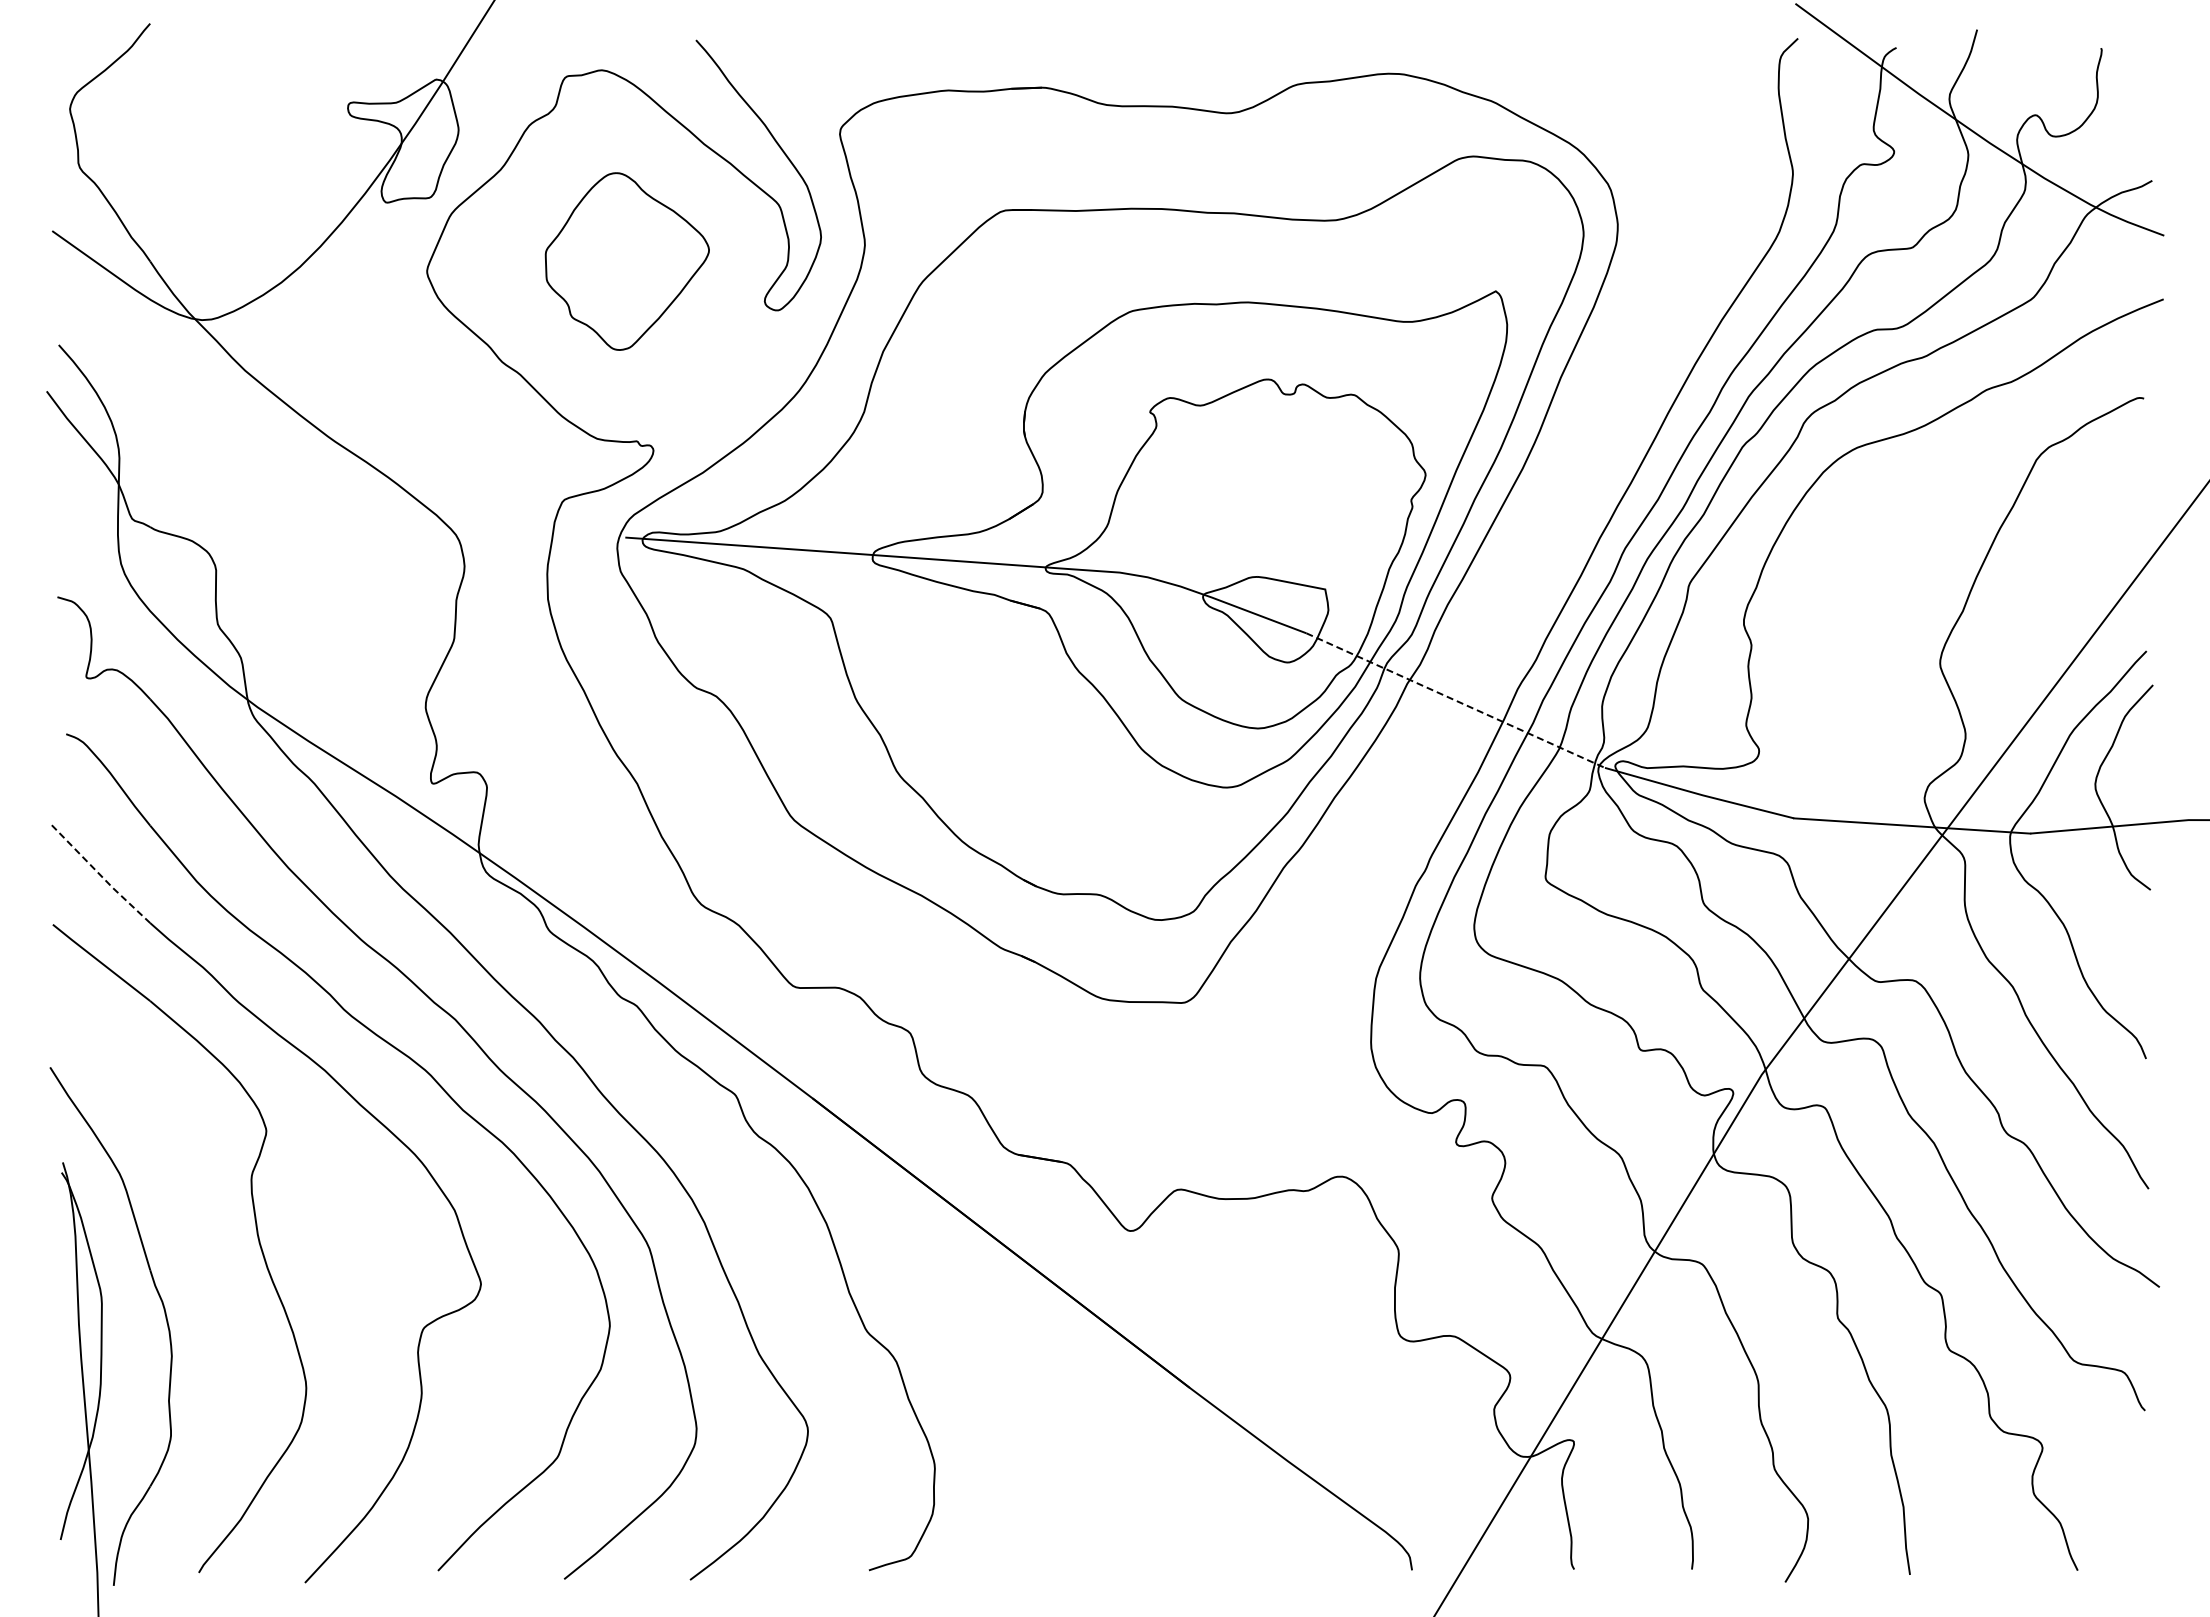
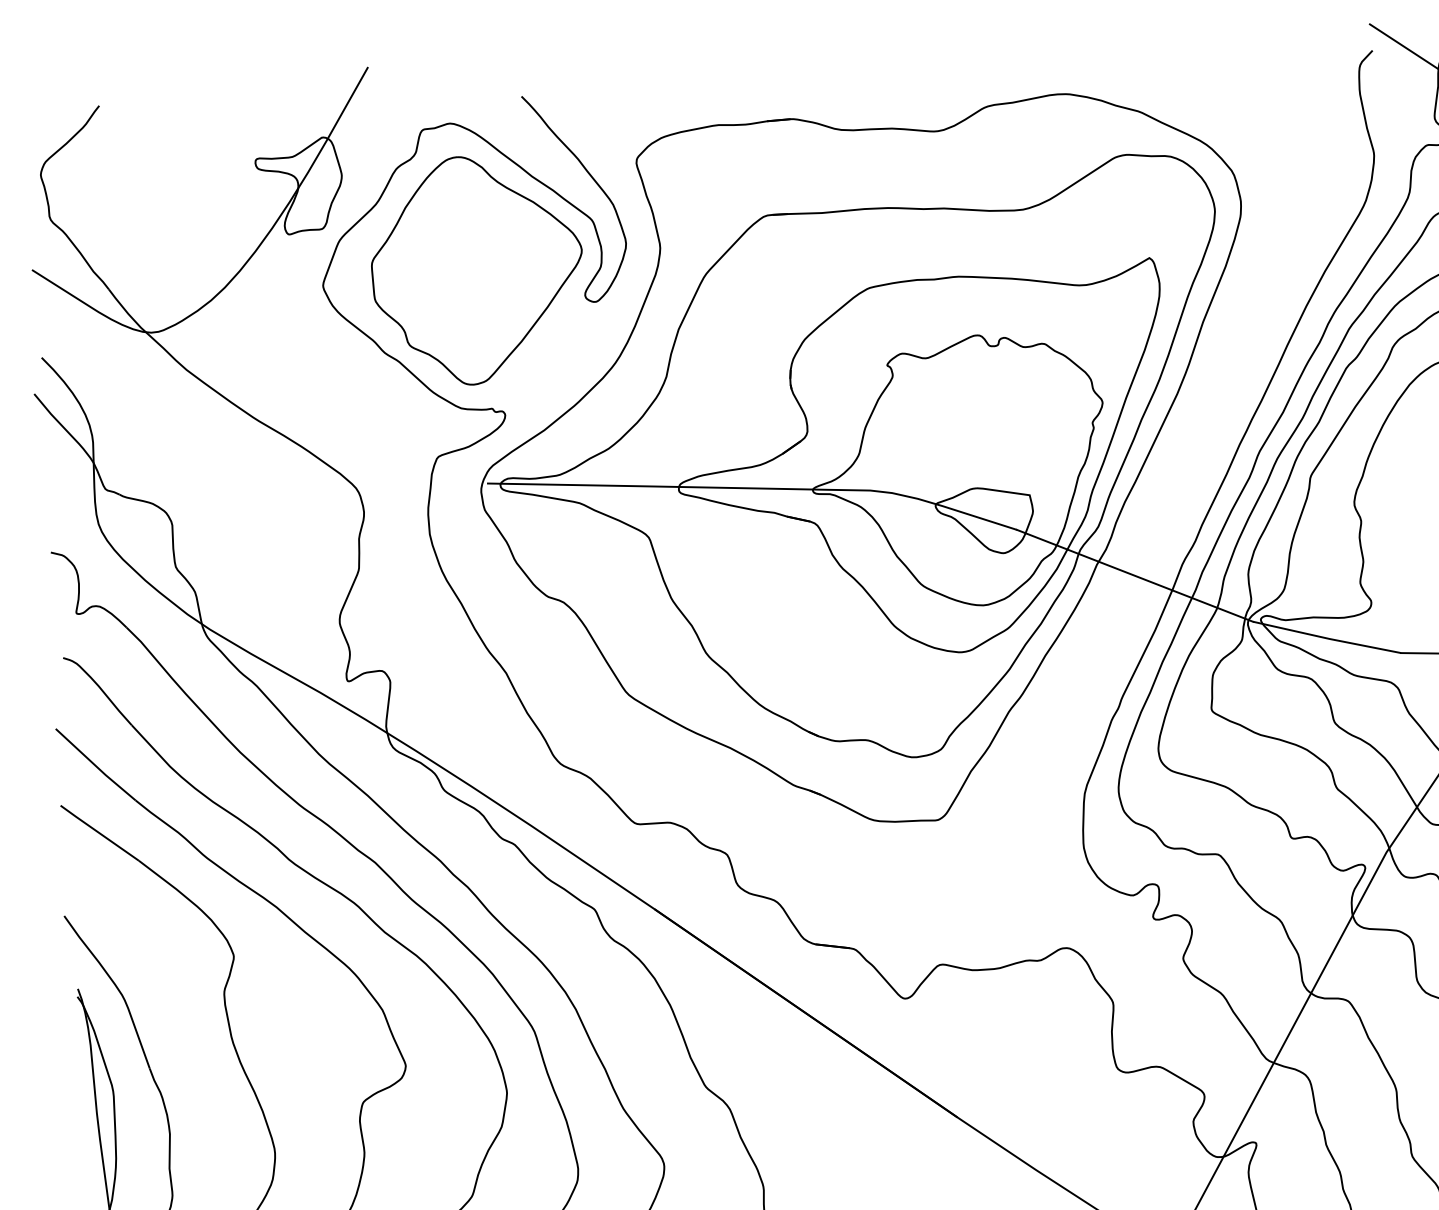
part: (627, 261) -> (477, 270), size x1.67
line: (1455, 700) -> (1134, 575), dashed -> solid
line: (100, 875) -> (95, 765), dashed -> solid

